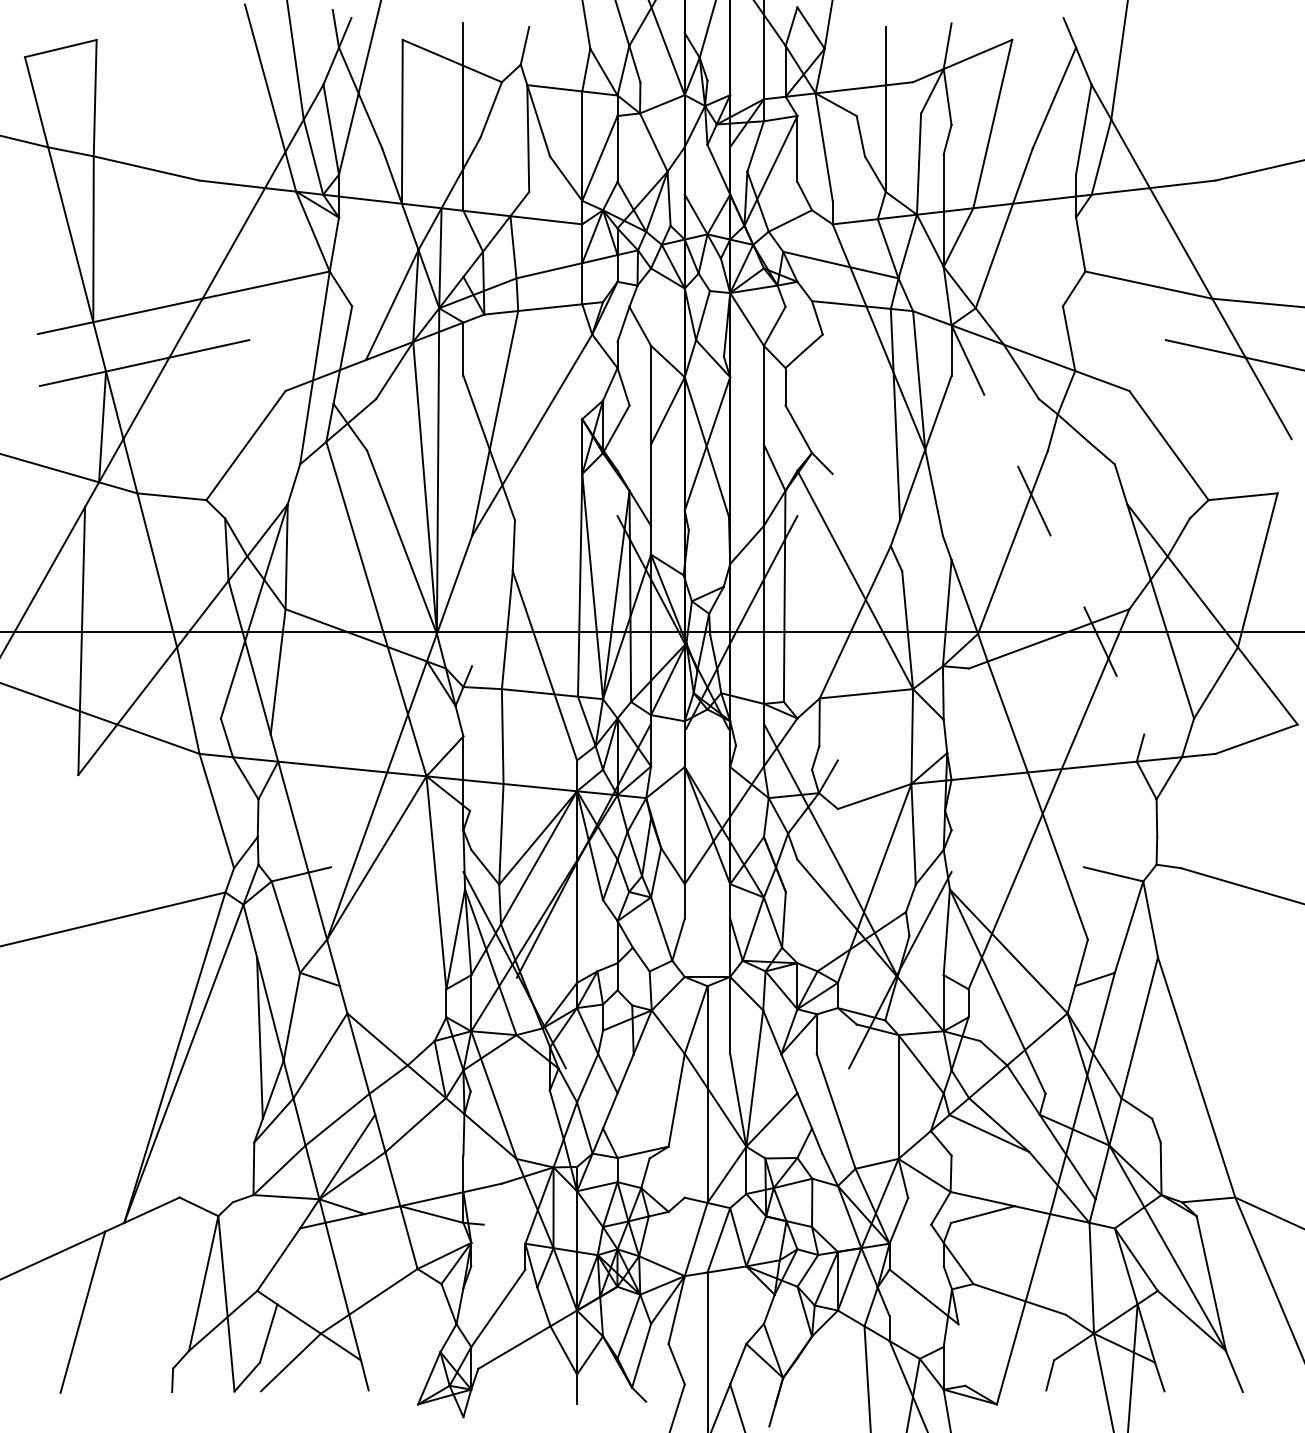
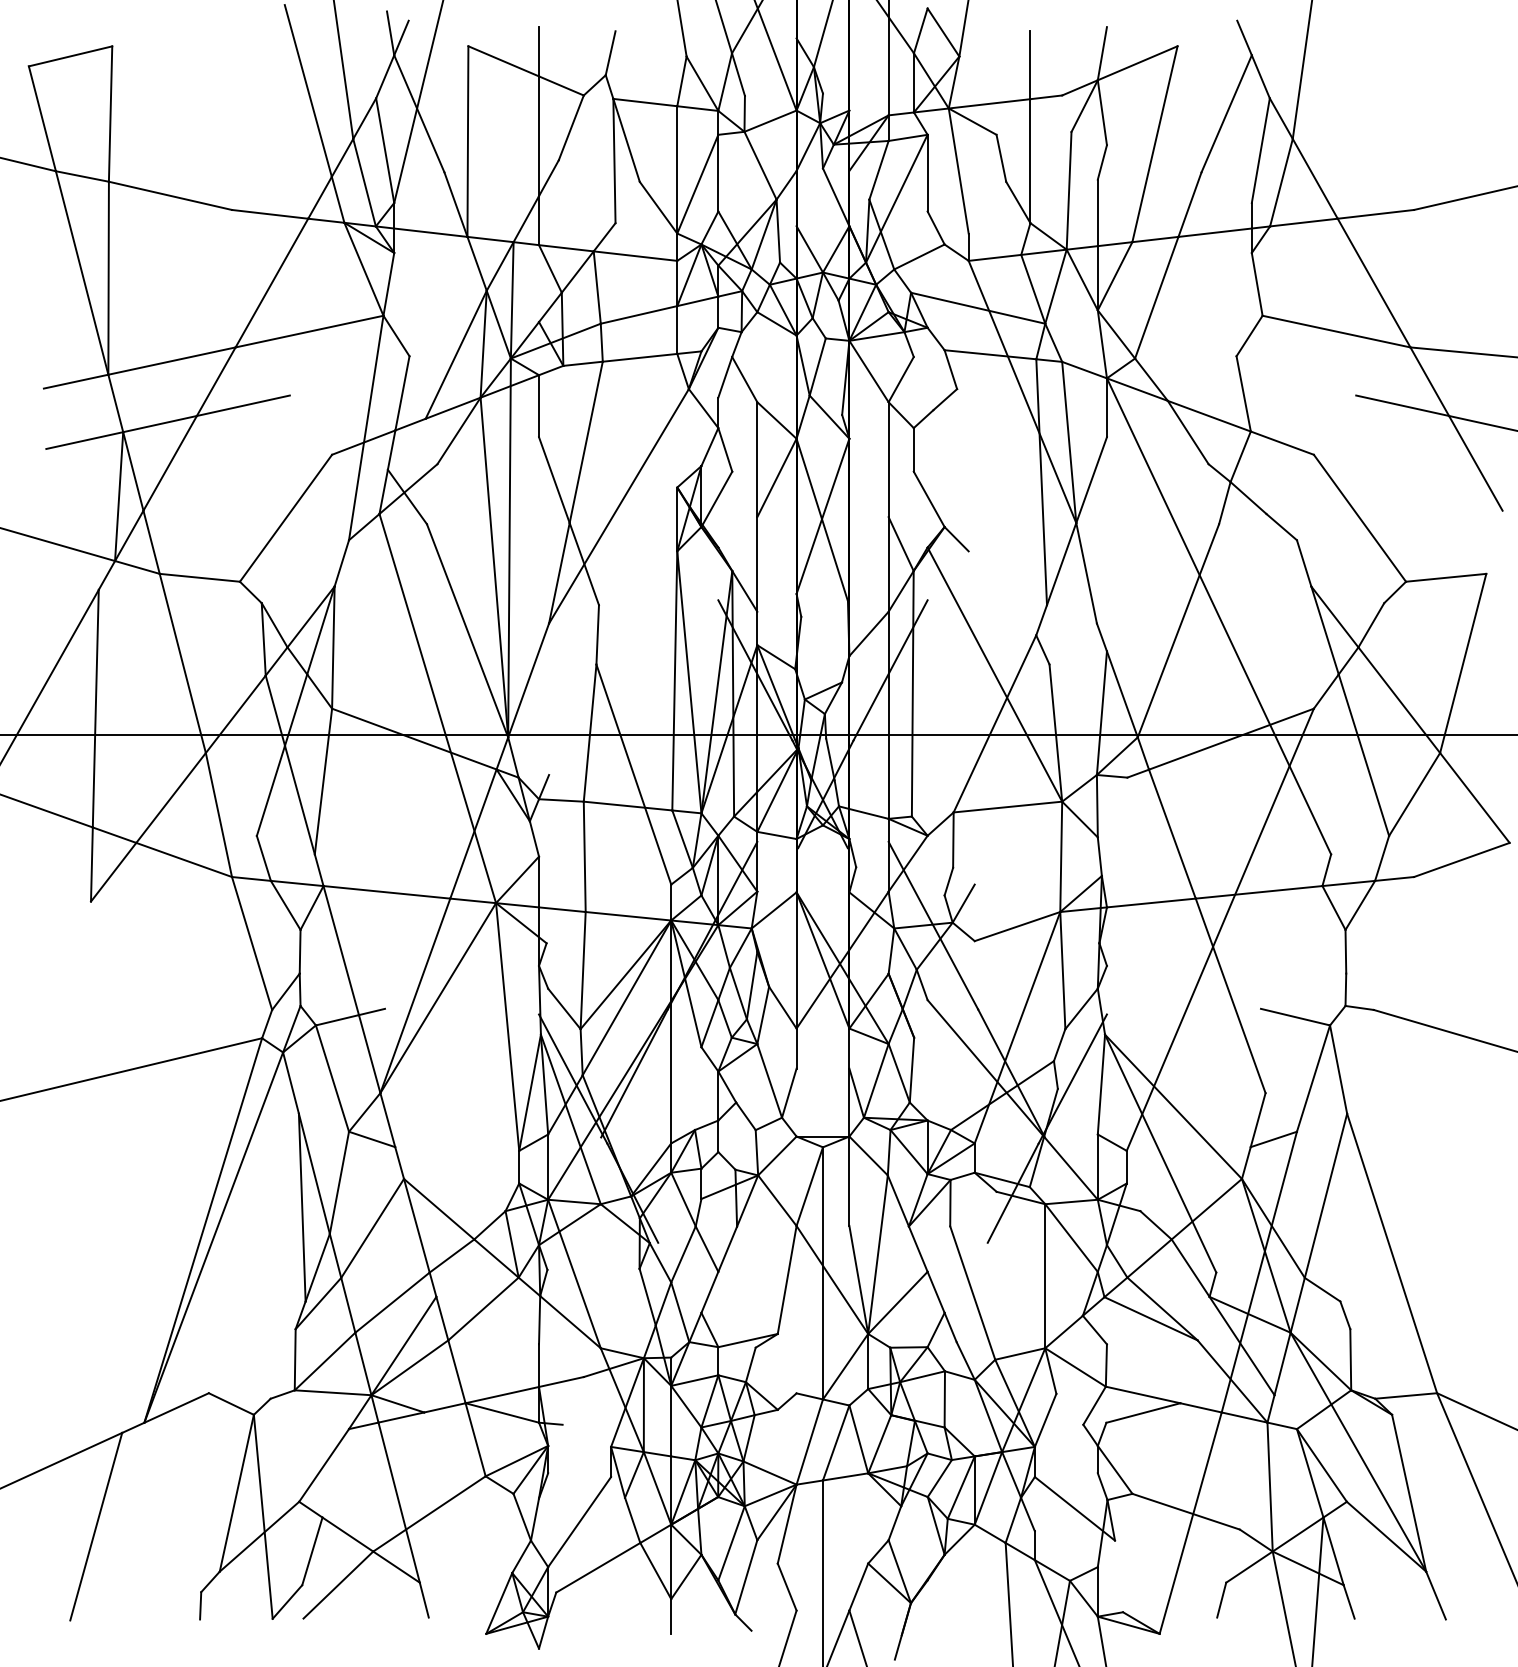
line: (1048, 530) -> (1219, 617), dashed -> solid

